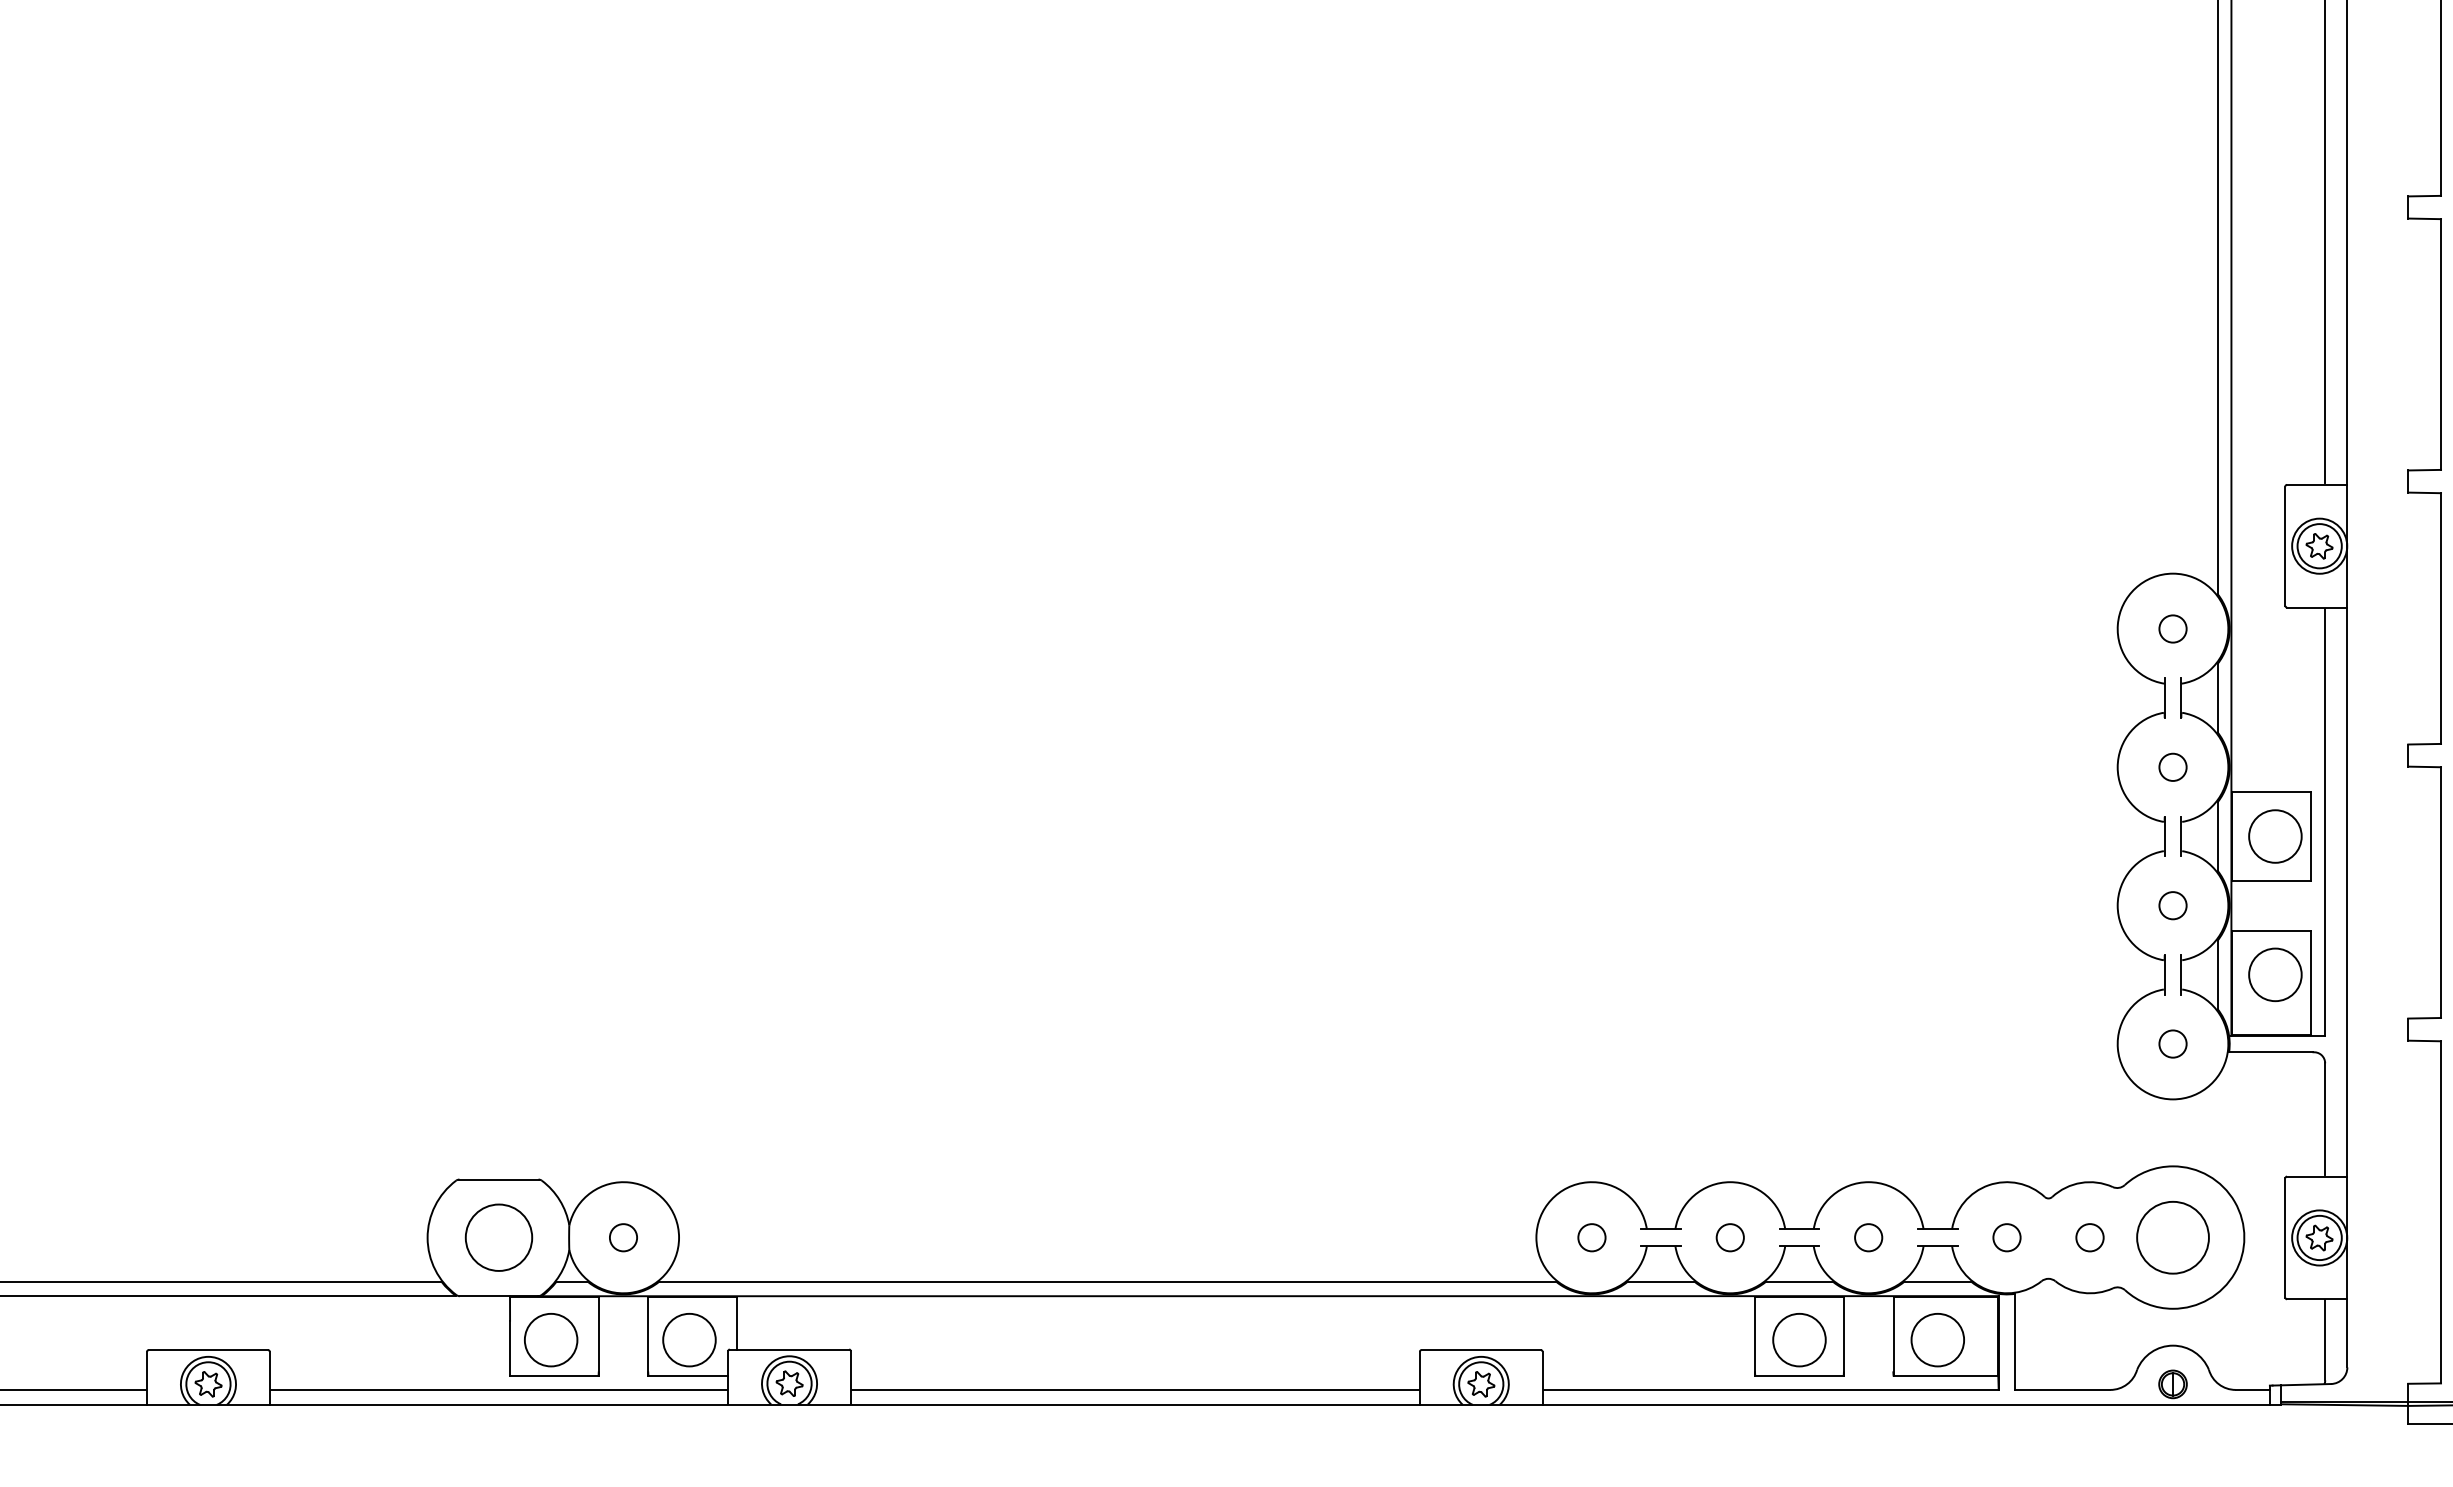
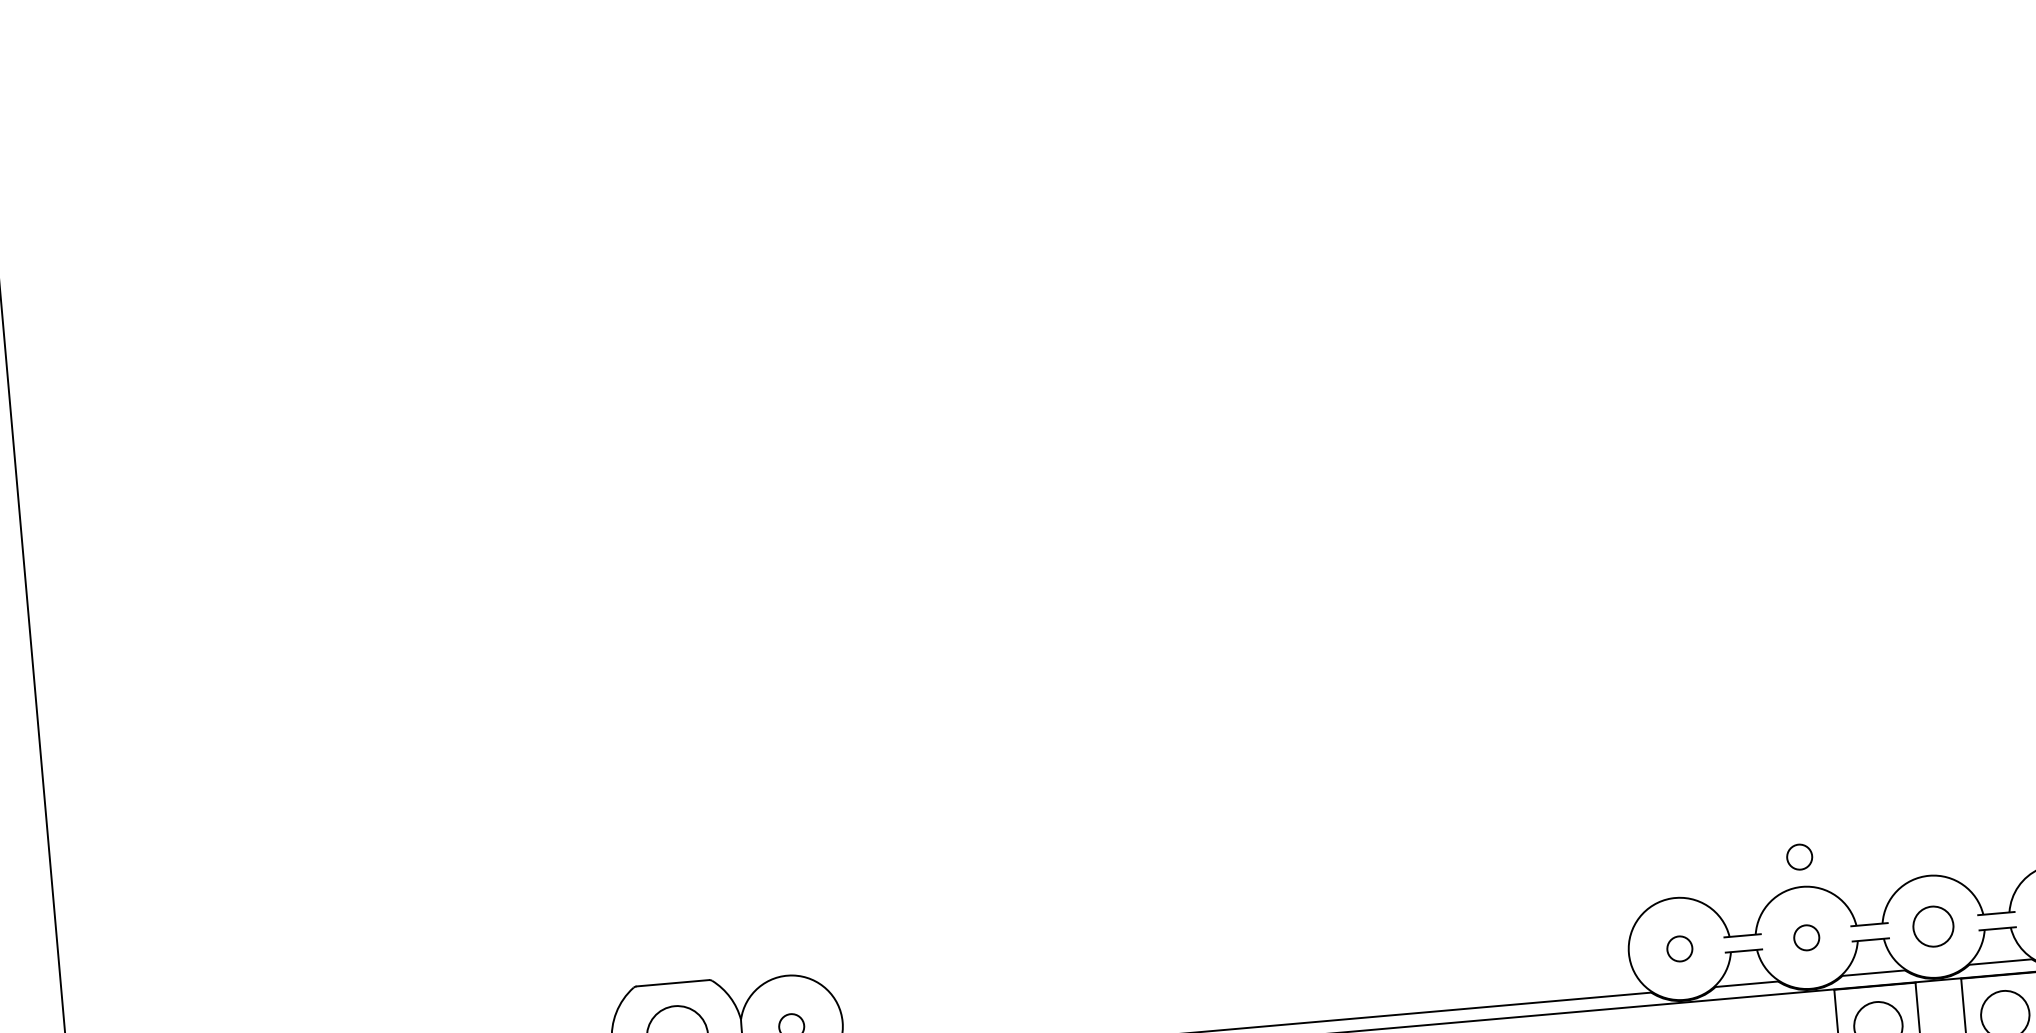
circle: (1729, 1149) -> (1798, 856), added
circle: (1868, 1237) -> (1933, 926), size x1.6

